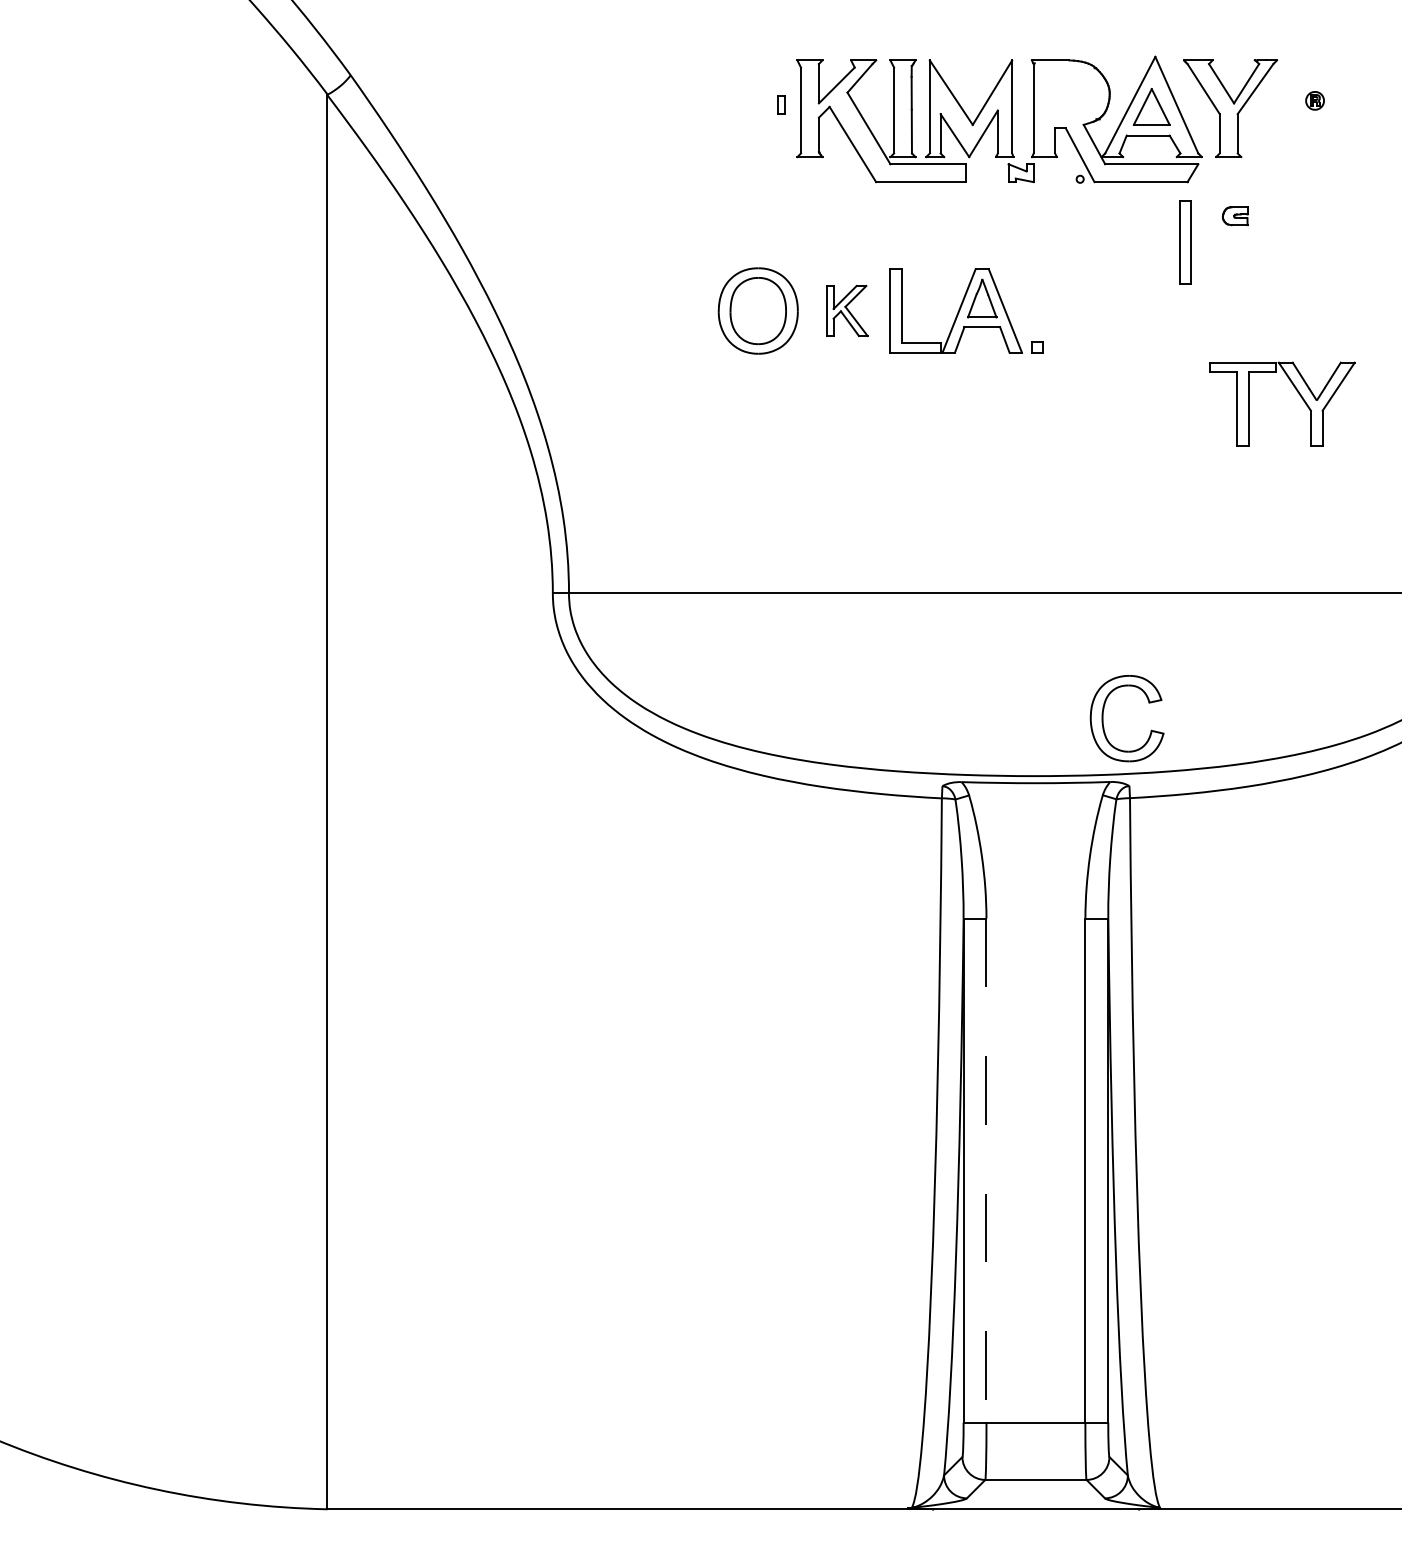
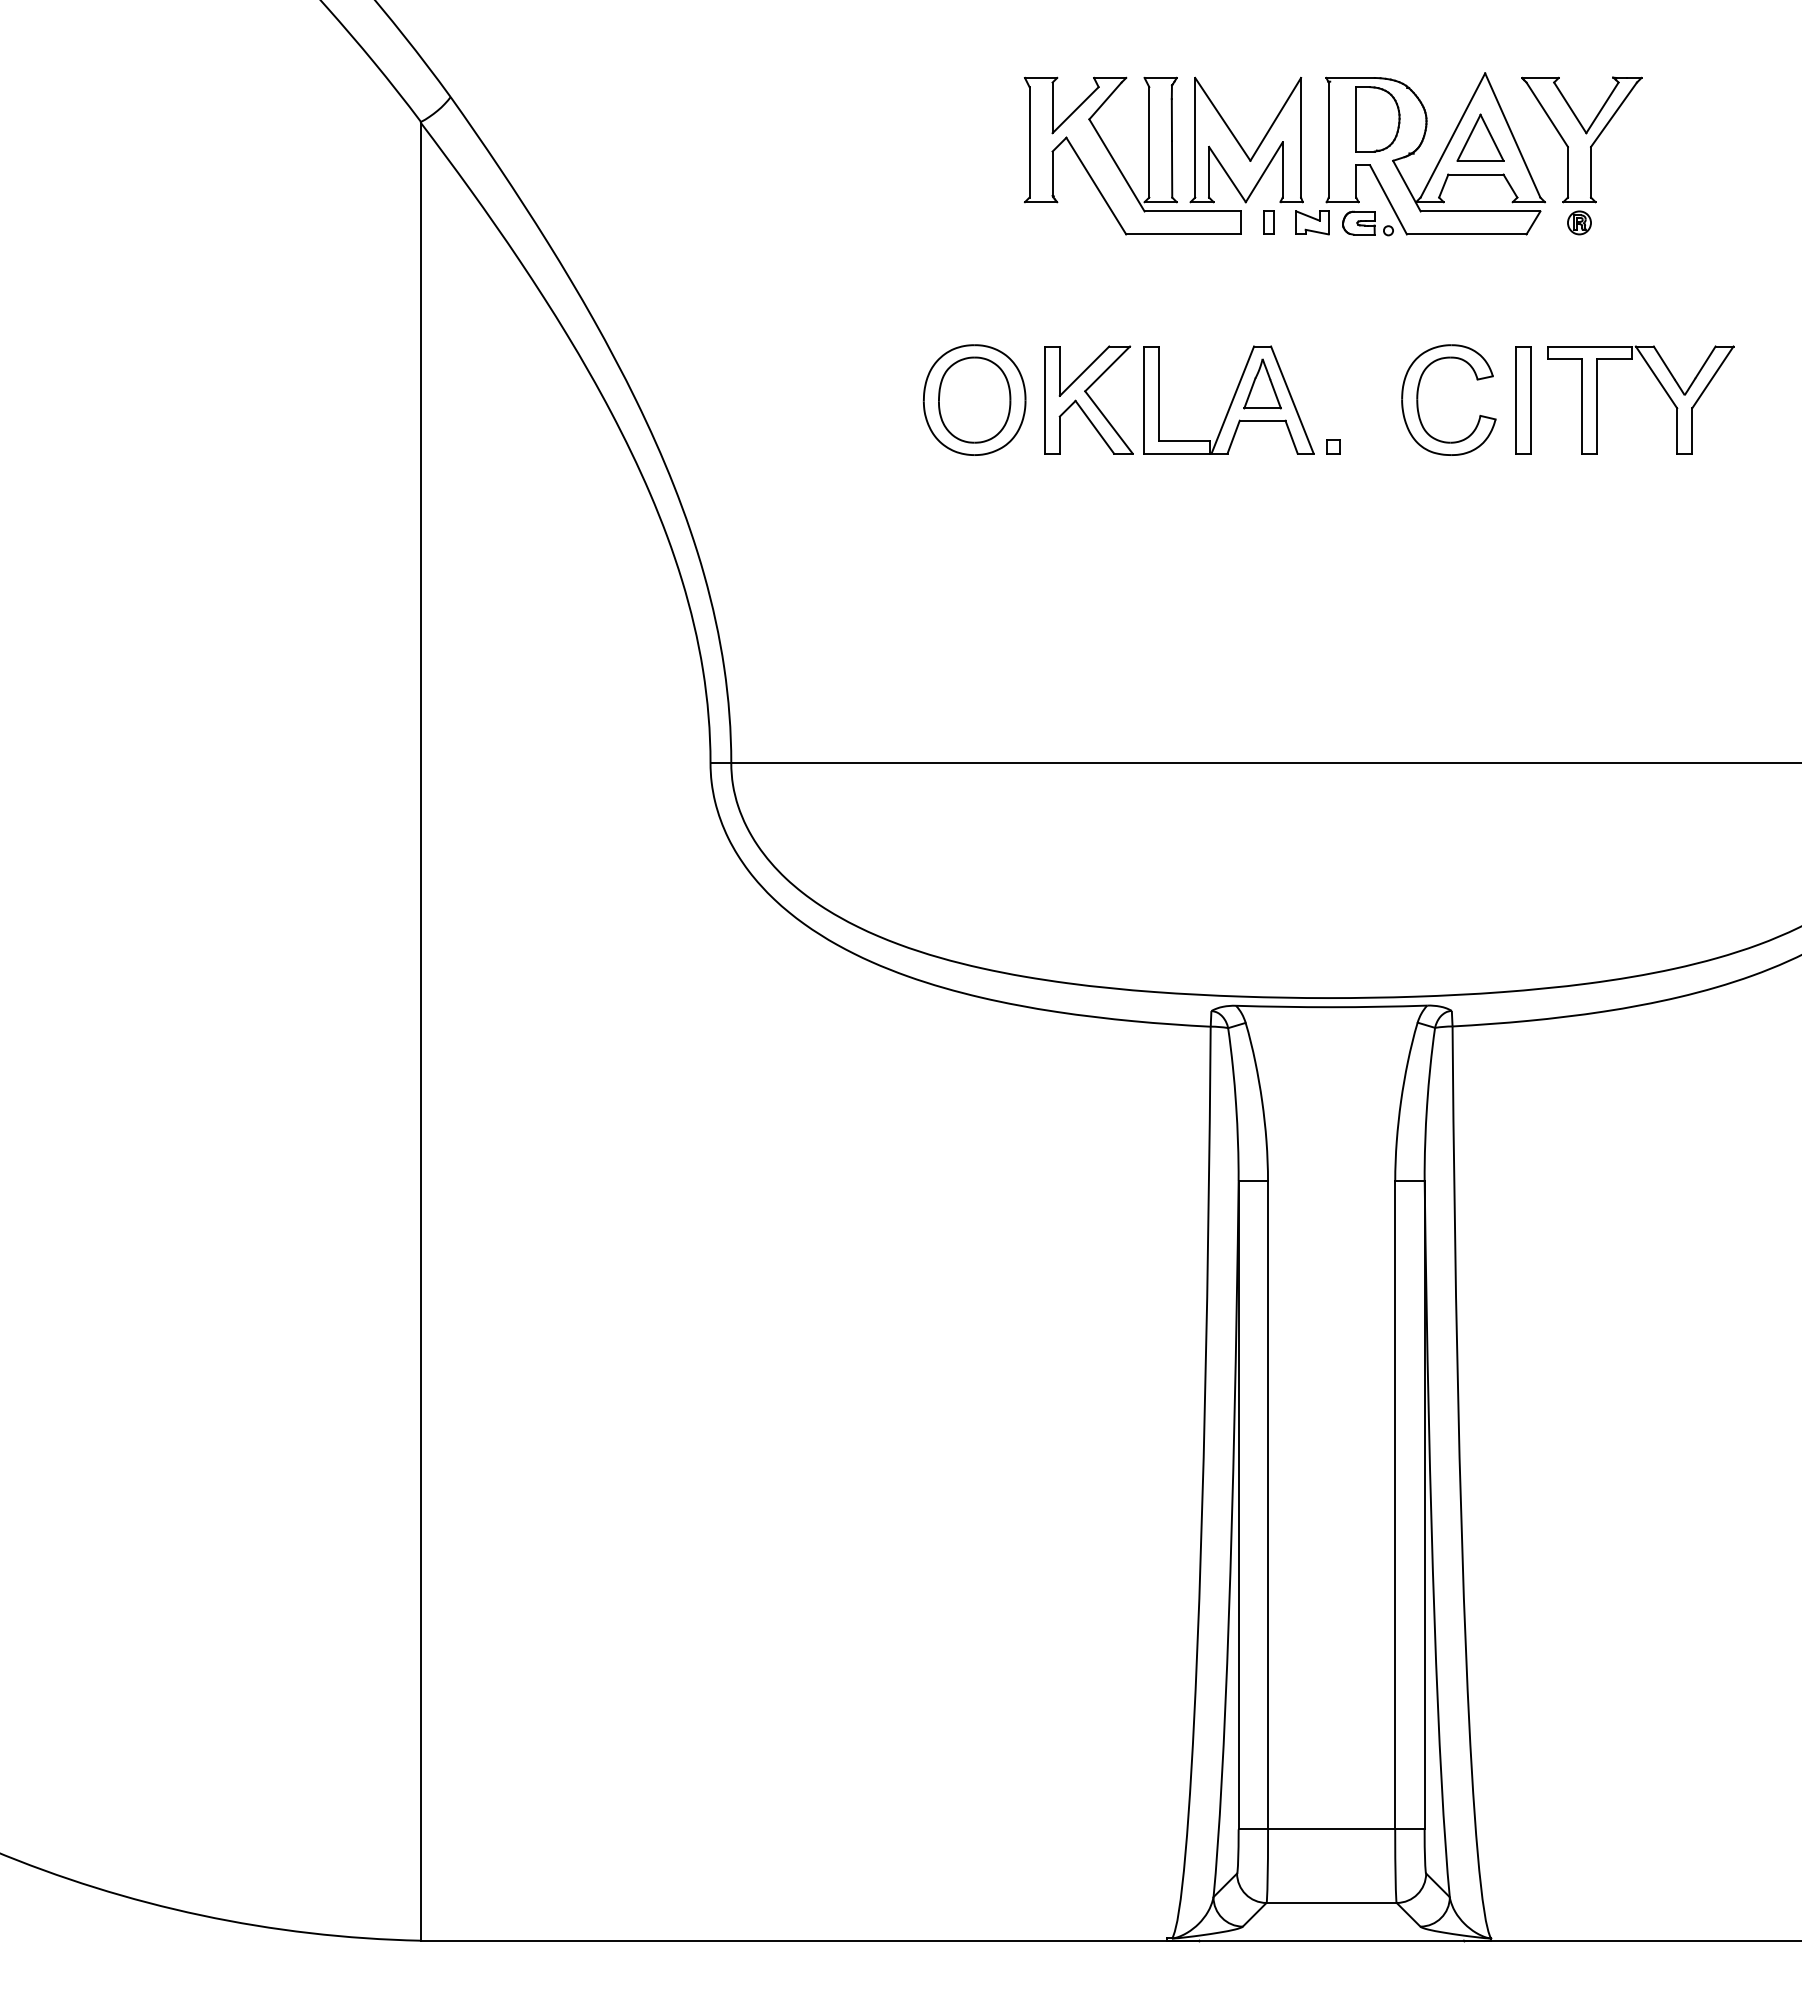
part: (1071, 92) -> (1377, 119), added
part: (1315, 100) -> (1579, 222), moved
part: (781, 104) -> (1268, 222), moved
part: (1234, 215) -> (1358, 222), moved
part: (1185, 242) -> (1523, 400), moved
part: (846, 310) -> (1088, 399), size x1.67
part: (1297, 392) -> (1660, 385), moved
part: (1103, 718) -> (1418, 399), moved
line: (986, 1170) -> (1268, 1505), dashed -> solid

